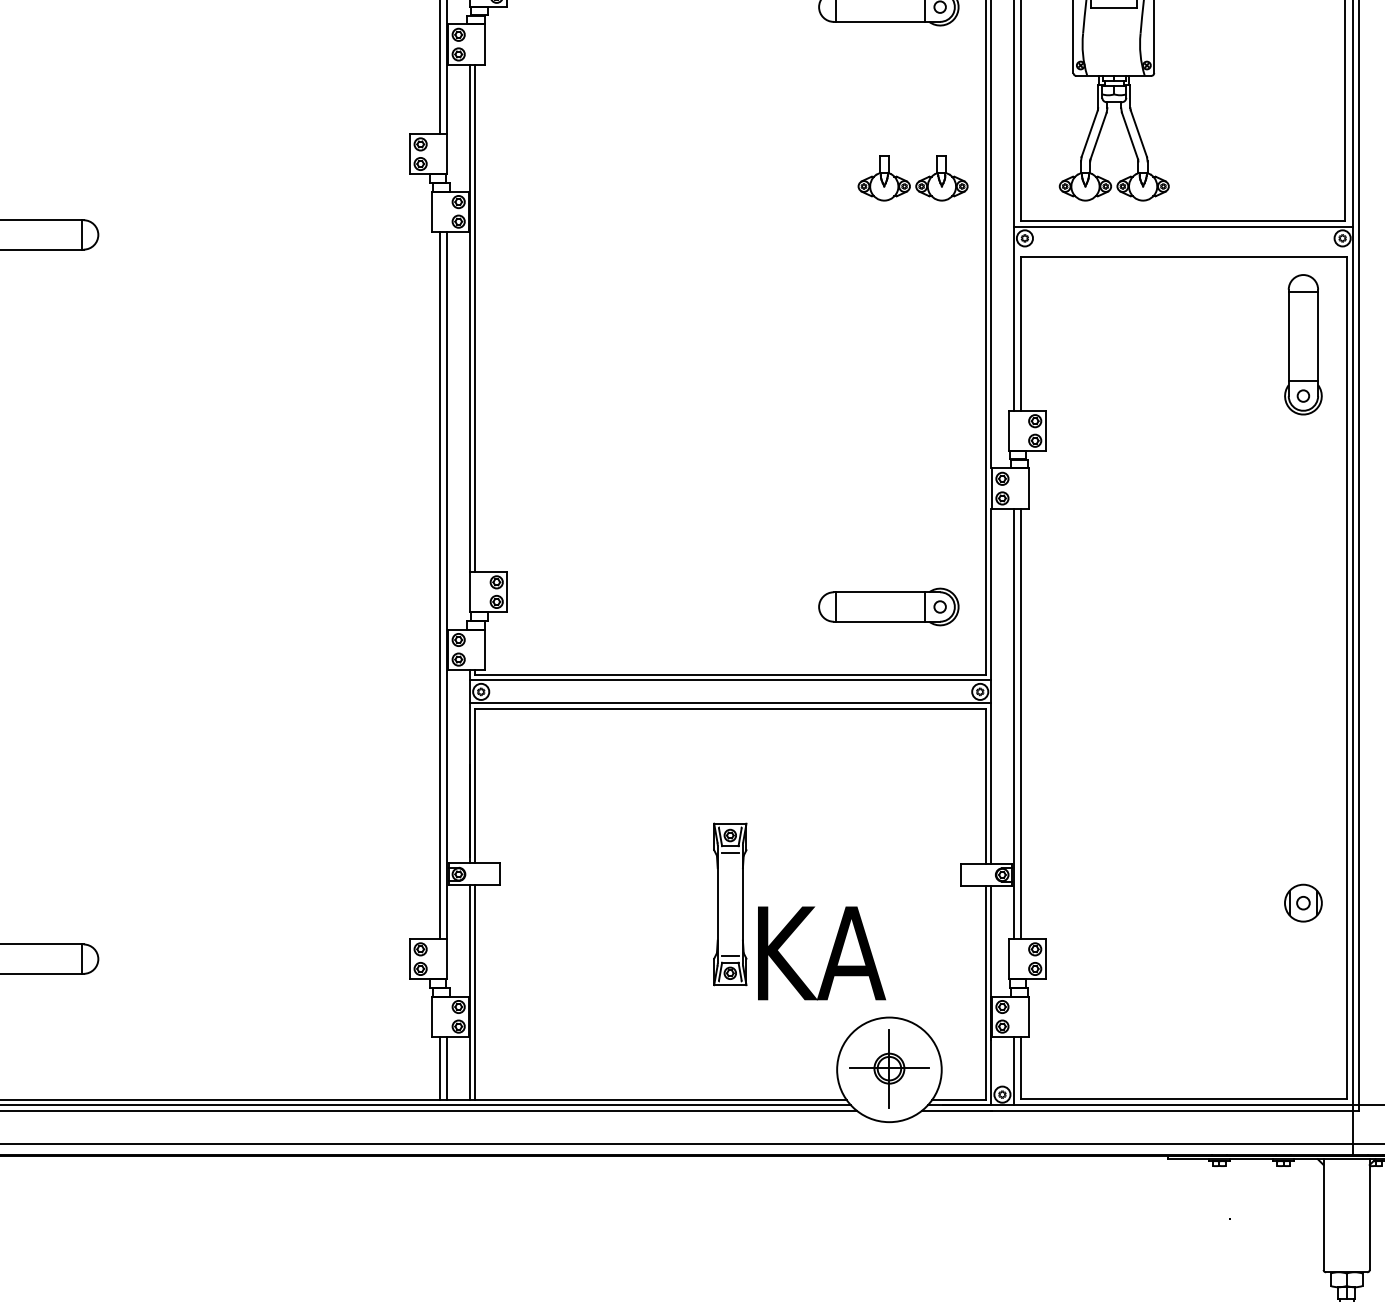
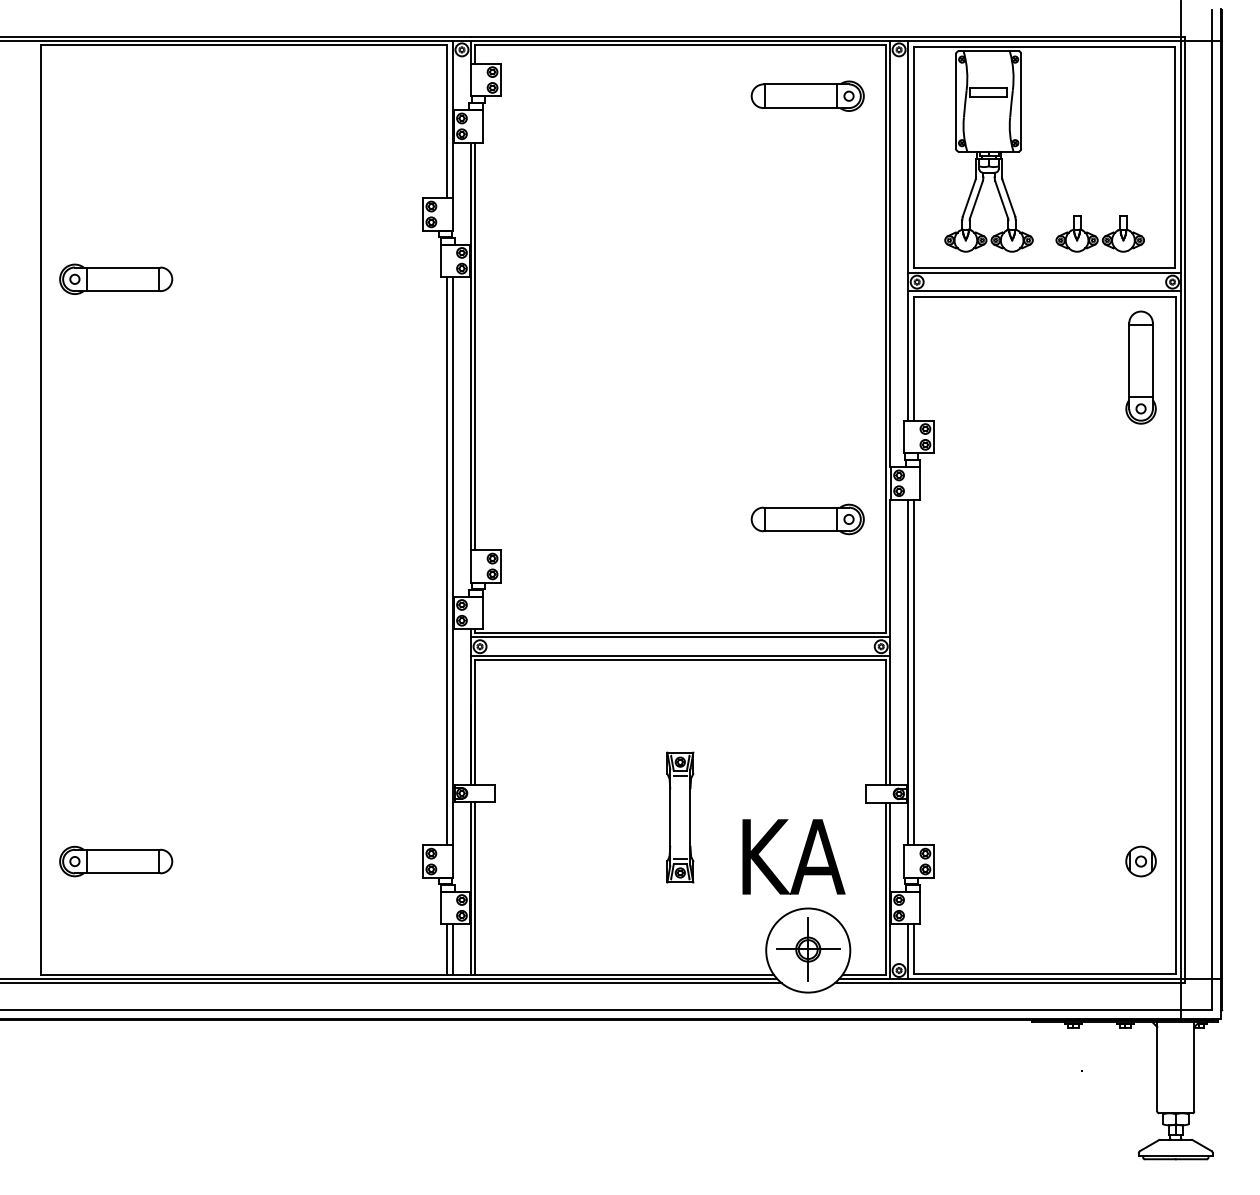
part: (912, 177) -> (1099, 233), moved
line: (1183, 250) -> (1044, 291), added
part: (888, 607) -> (807, 519), moved
part: (1302, 903) -> (1140, 861), moved
text: (821, 952) -> (793, 856), moved

